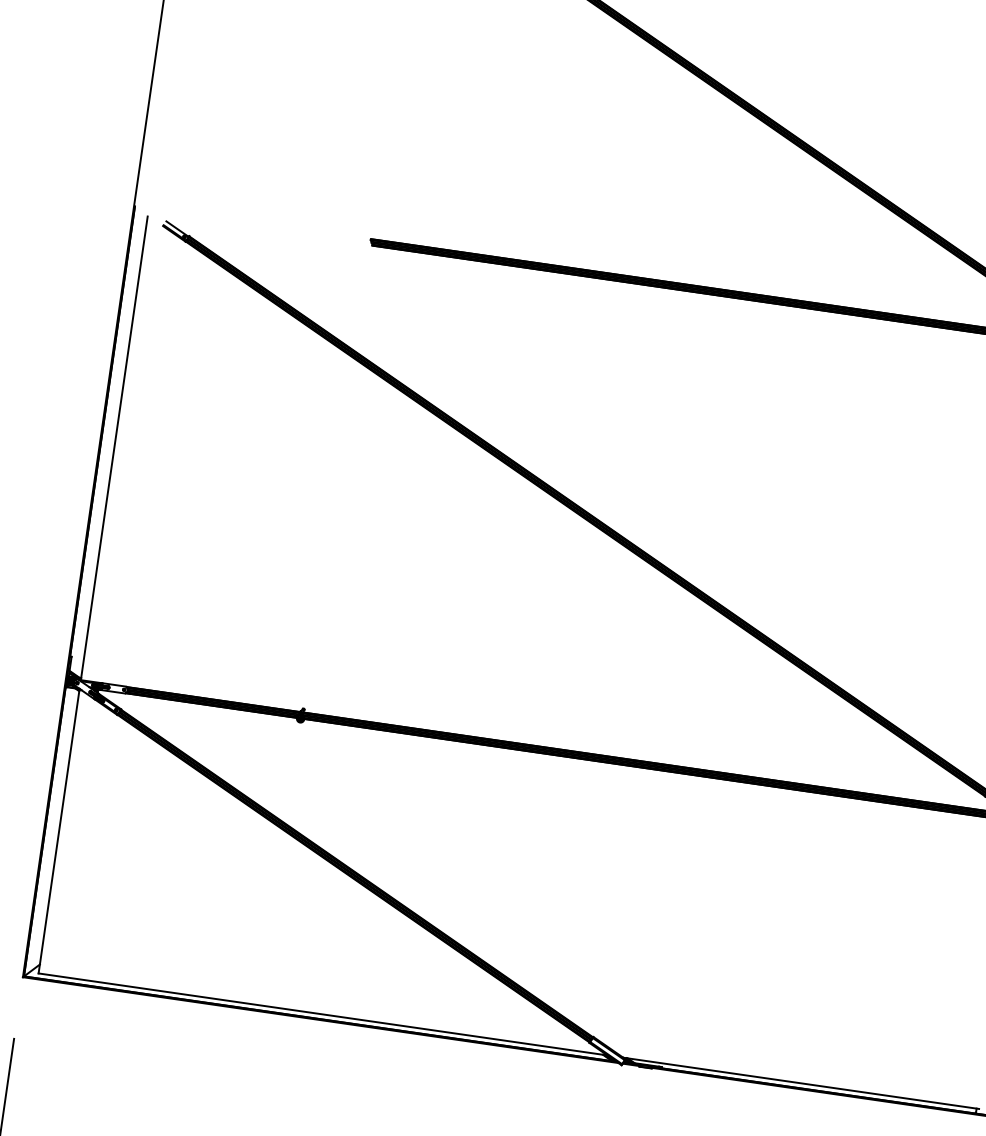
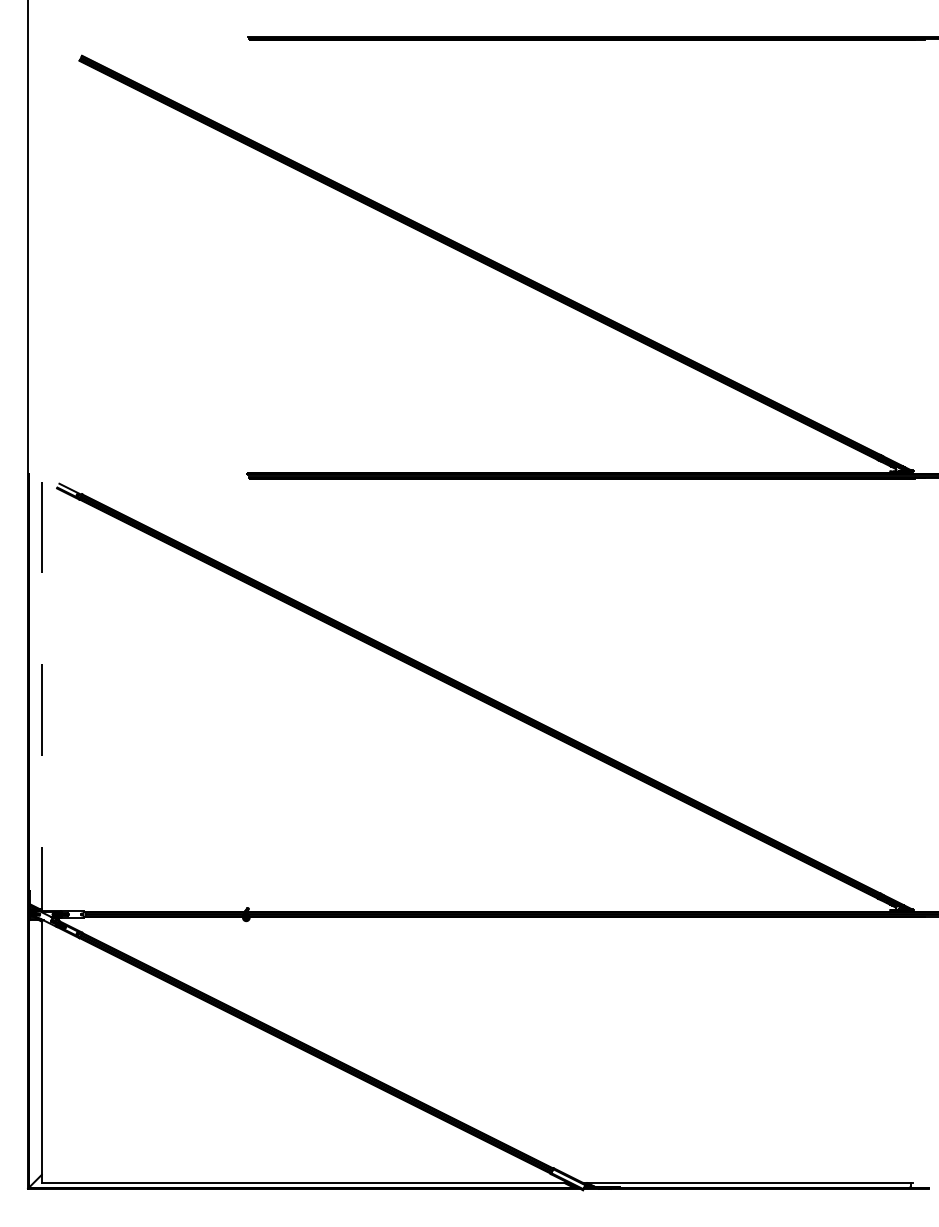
line: (113, 448) -> (41, 696), solid -> dashed

